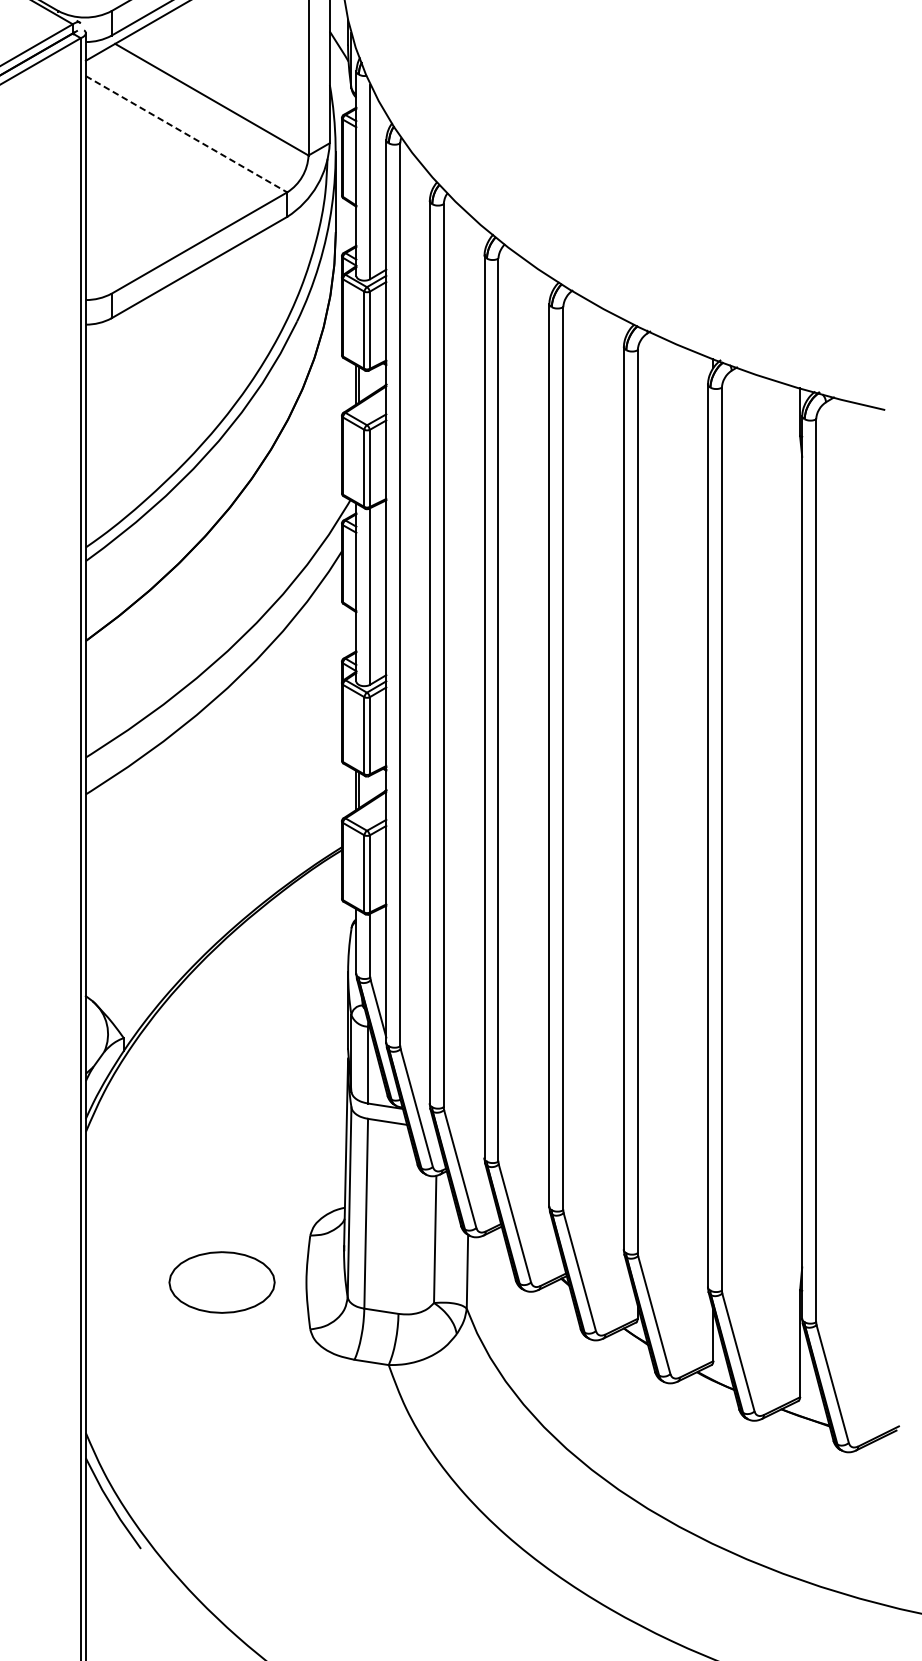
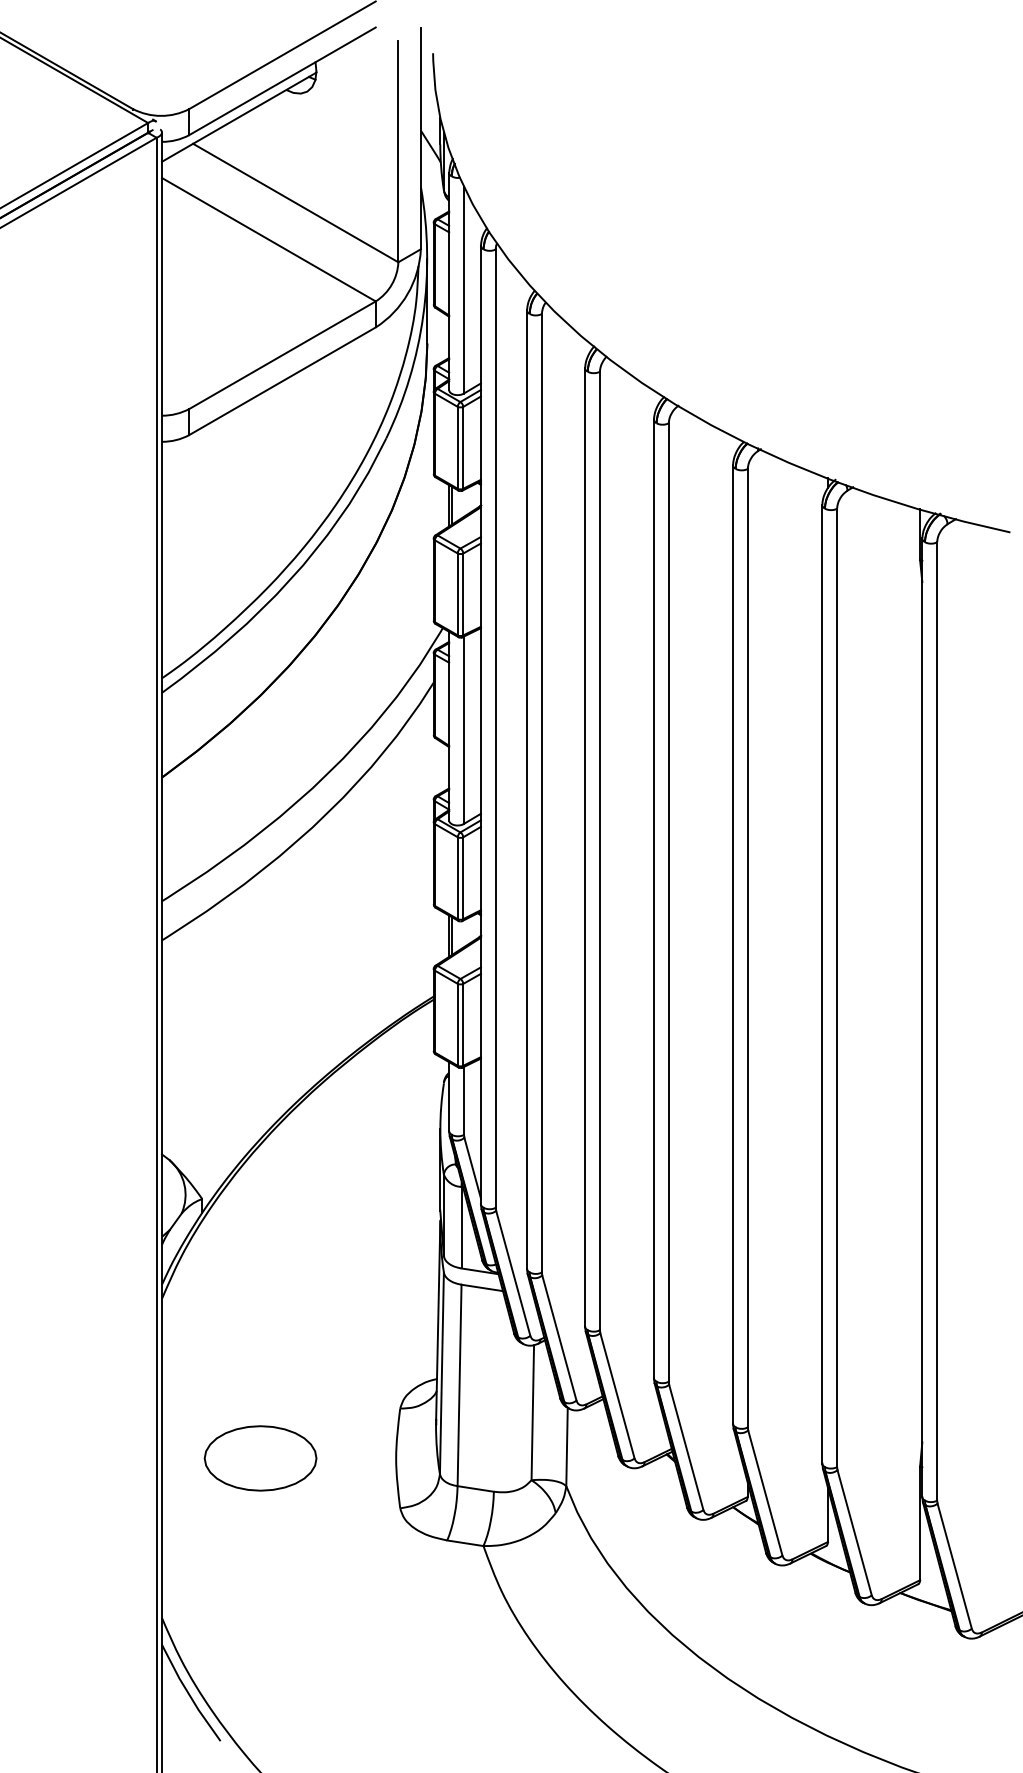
line: (187, 134) -> (269, 239), dashed -> solid
part: (221, 1282) -> (260, 1458), moved

